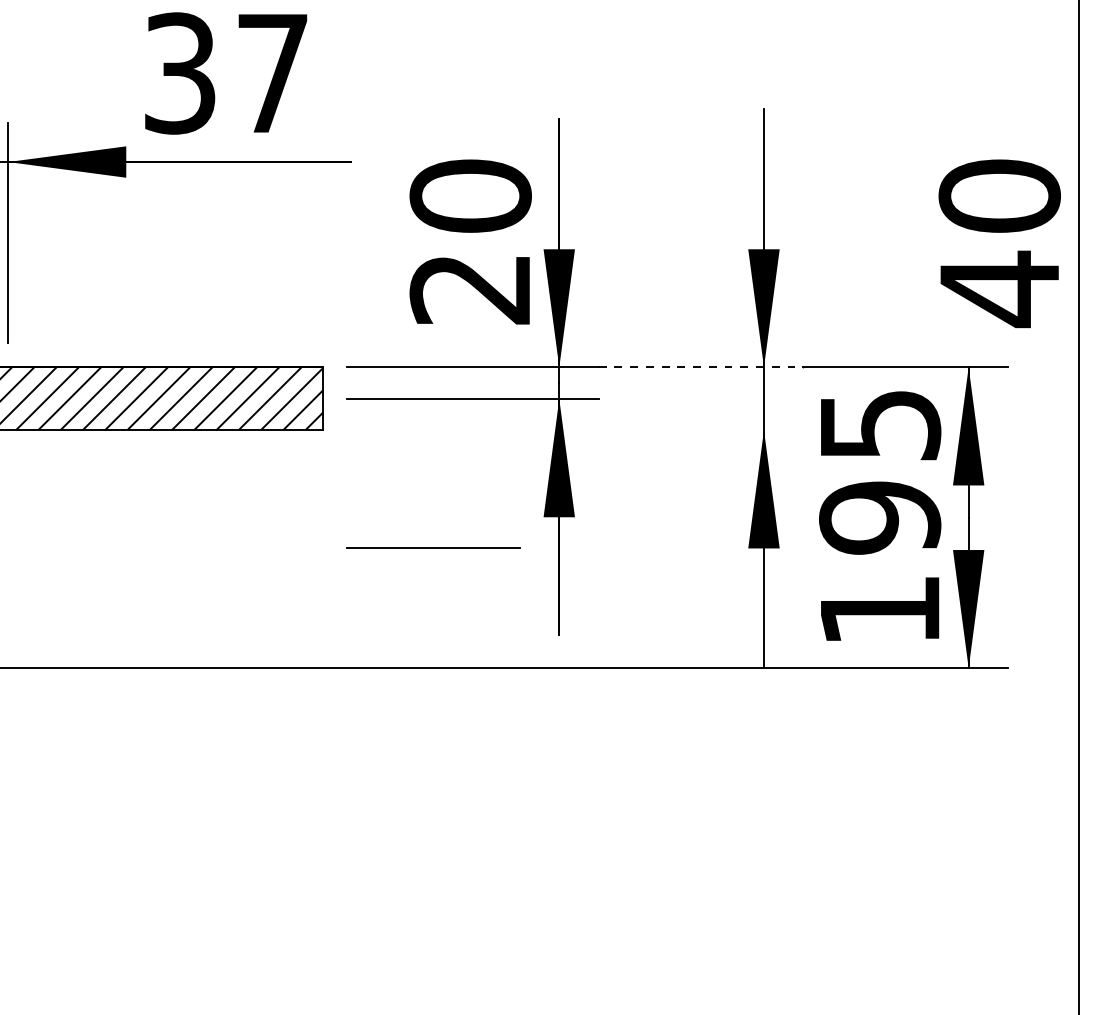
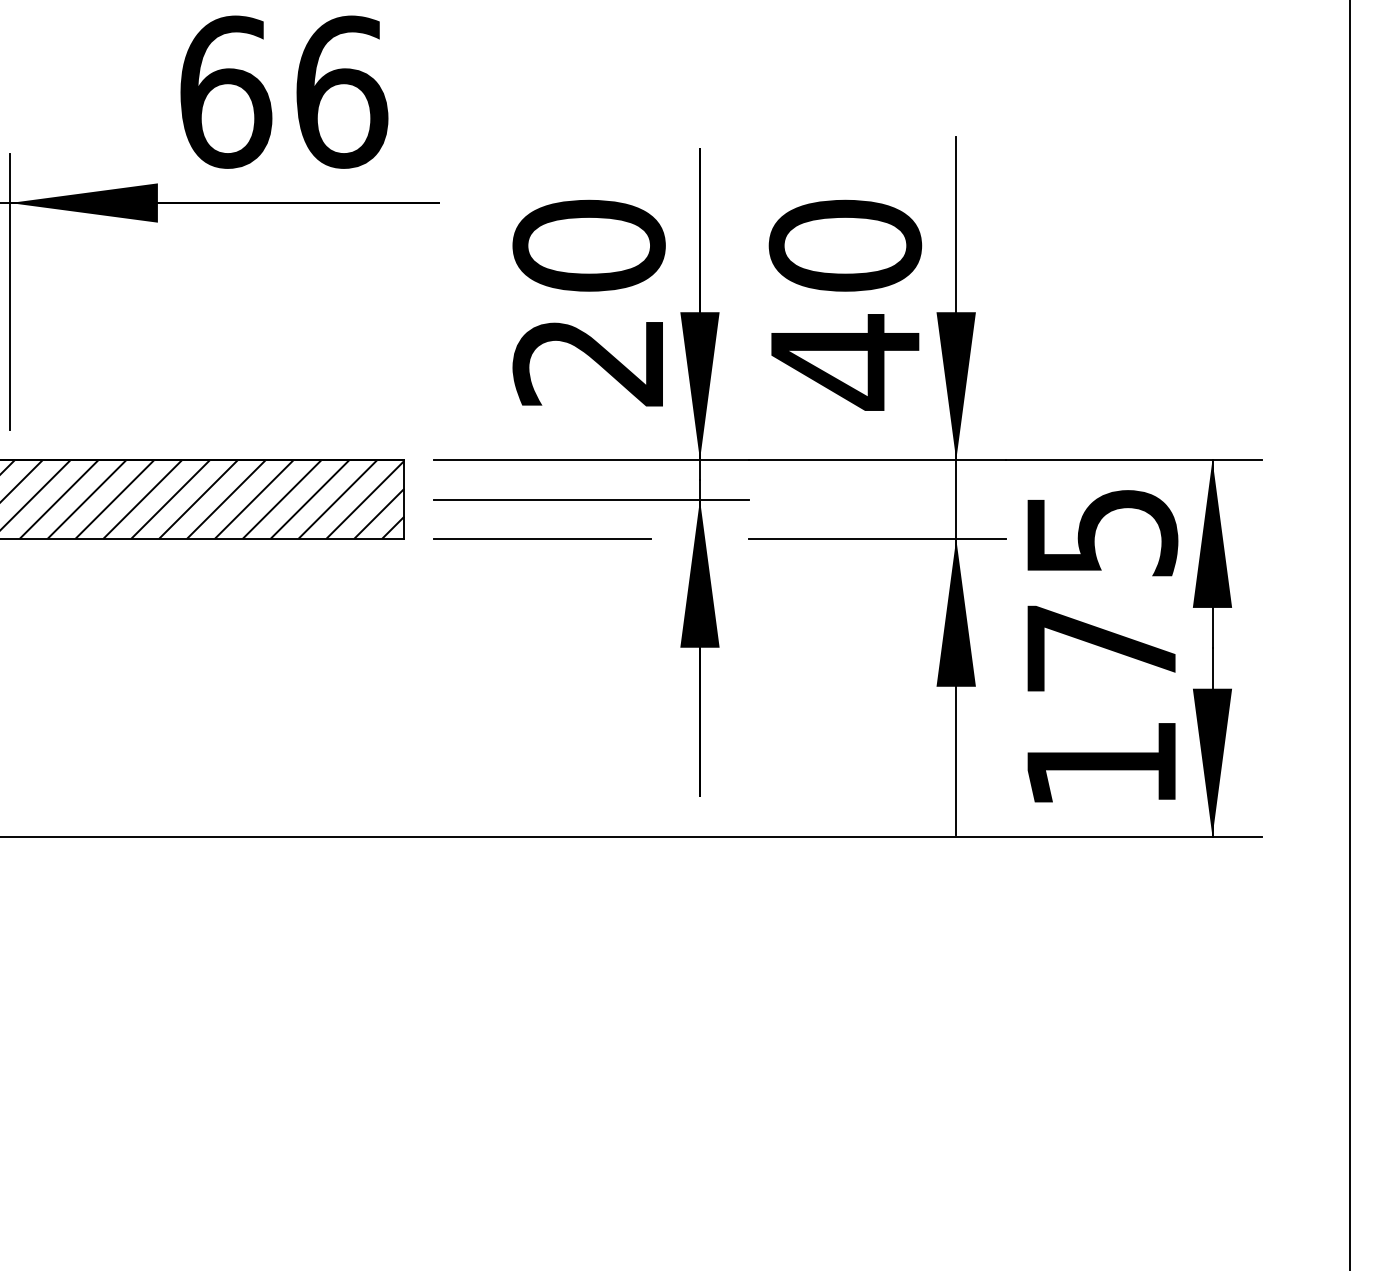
text: (227, 72) -> (284, 91), 37 -> 66
text: (999, 243) -> (845, 304), moved
line: (701, 367) -> (877, 460), dashed -> solid
line: (700, 430) -> (876, 538), added
text: (880, 517) -> (1101, 648), 195 -> 175
line: (433, 547) -> (542, 538), moved

